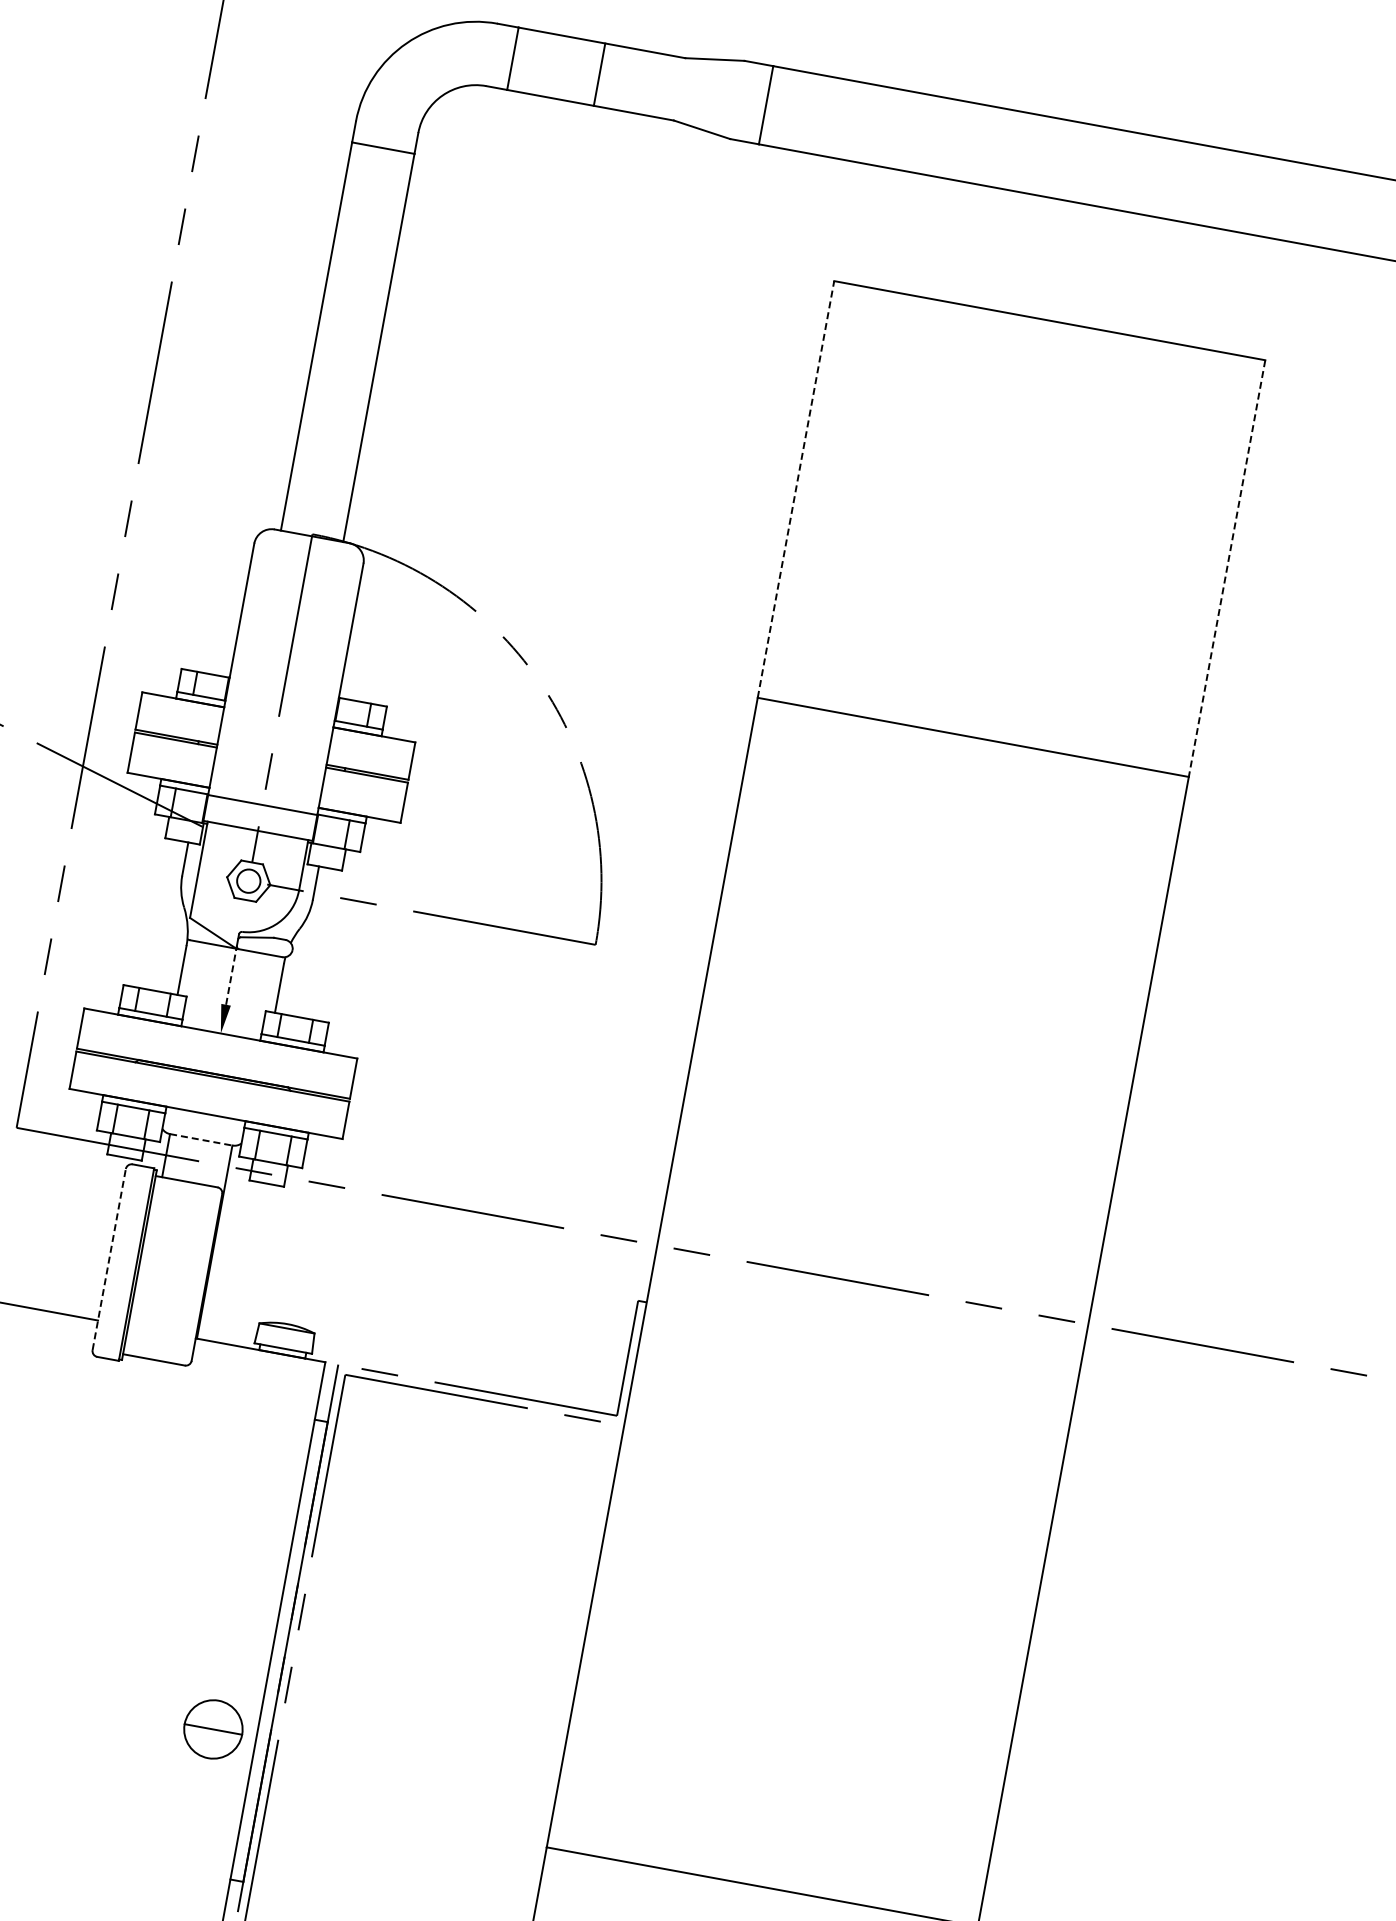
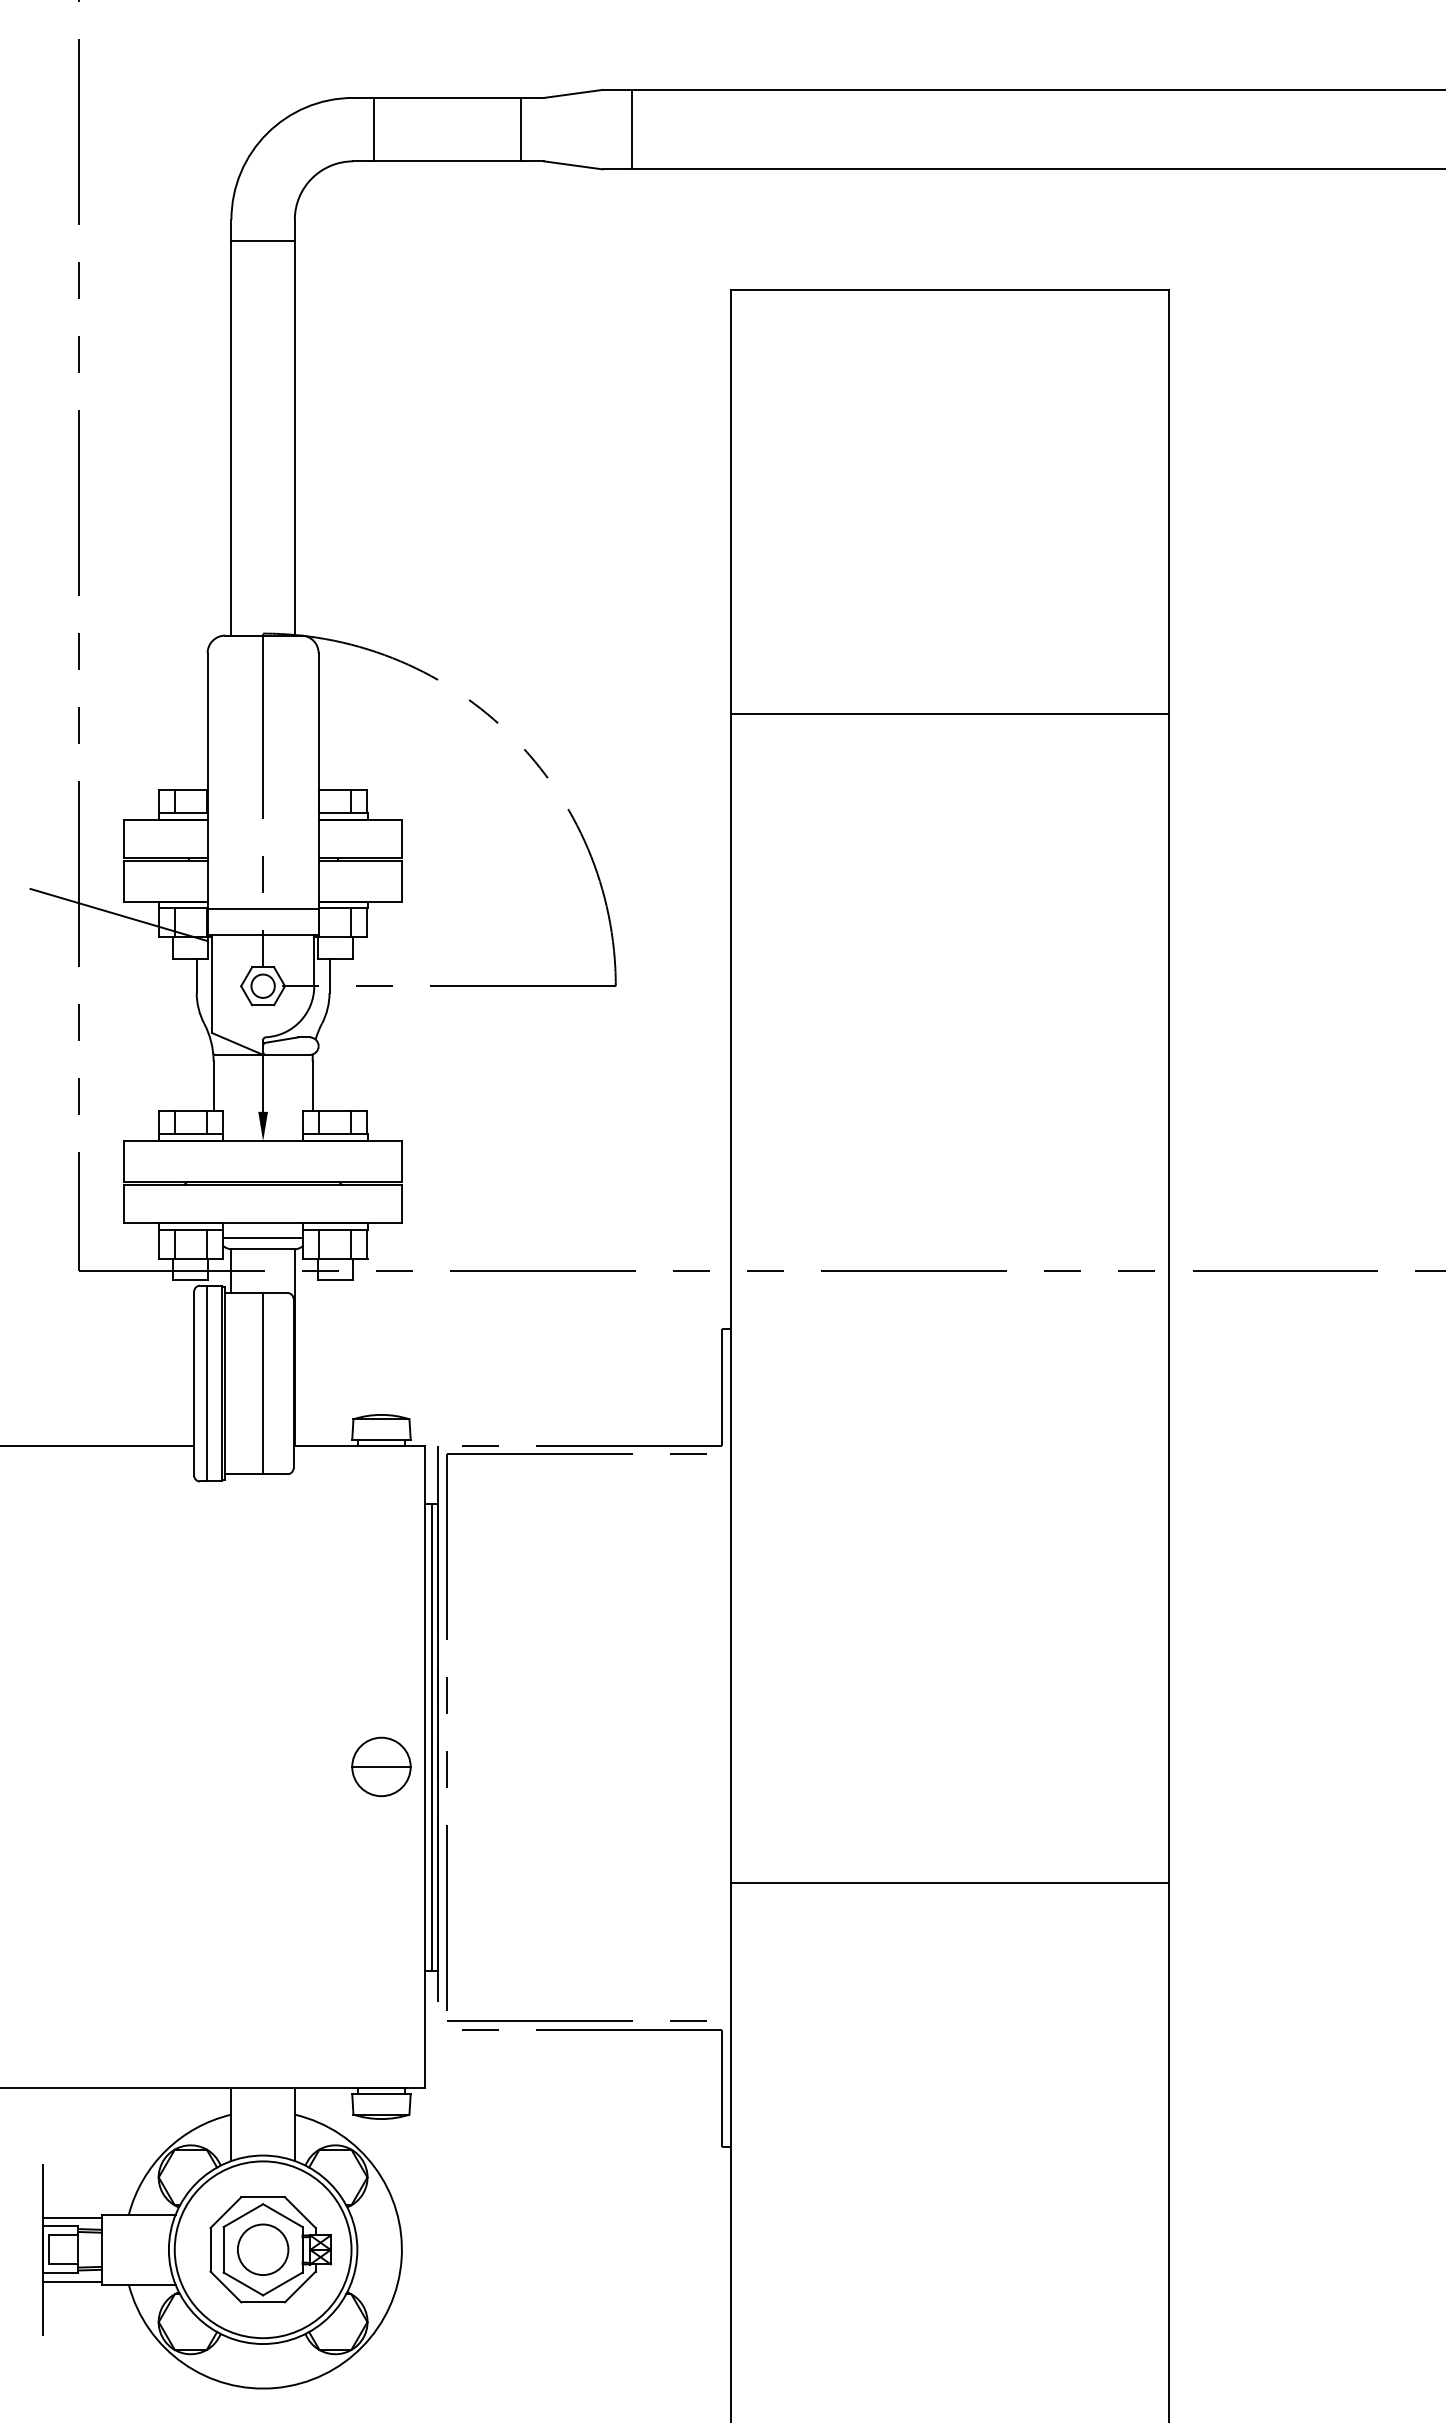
line: (599, 74) -> (520, 129), moved
line: (795, 489) -> (730, 502), dashed -> solid
line: (1226, 568) -> (1168, 502), dashed -> solid
line: (231, 976) -> (263, 1083), dashed -> solid
line: (202, 1128) -> (262, 1237), added
line: (201, 1140) -> (263, 1249), dashed -> solid
line: (109, 1259) -> (194, 1383), dashed -> solid
line: (122, 1261) -> (207, 1383), added
line: (177, 1271) -> (263, 1383), added
line: (278, 1650) -> (431, 1737), added
part: (213, 1729) -> (381, 1766), moved

